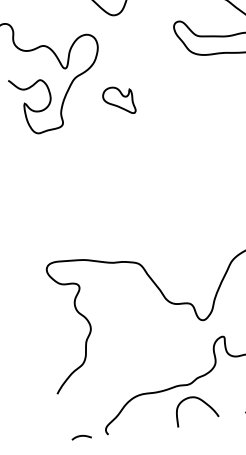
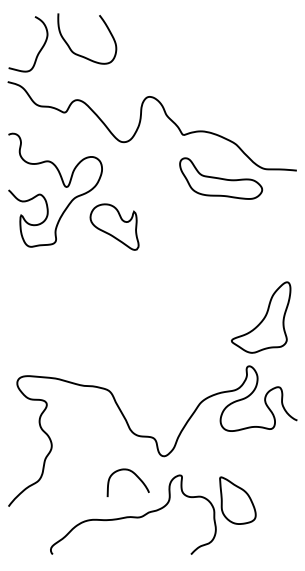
part: (118, 101) -> (114, 227), size x1.6
curve: (199, 400) -> (132, 473), moved
curve: (81, 437) -> (25, 552), removed

